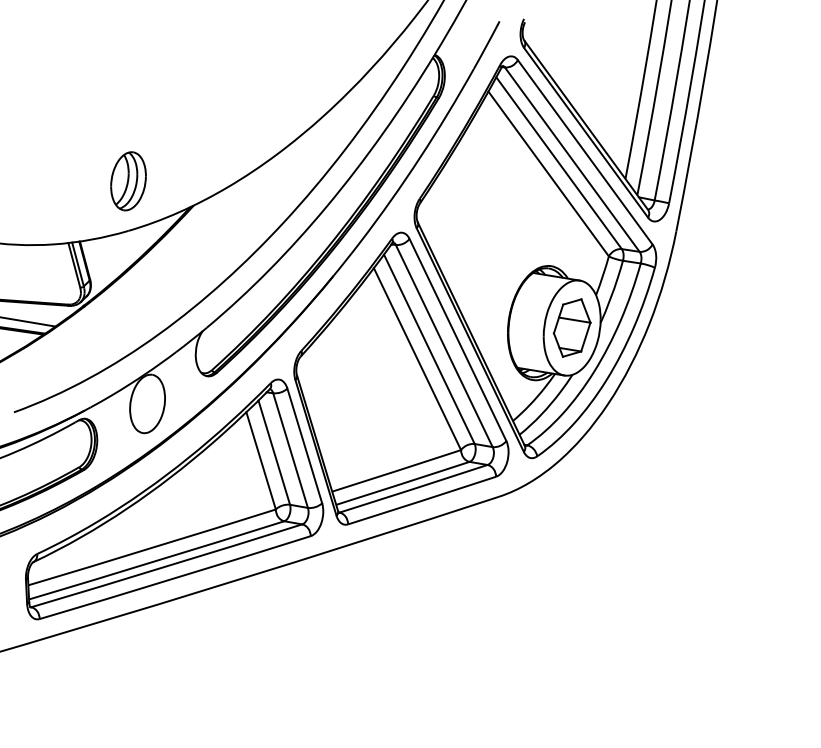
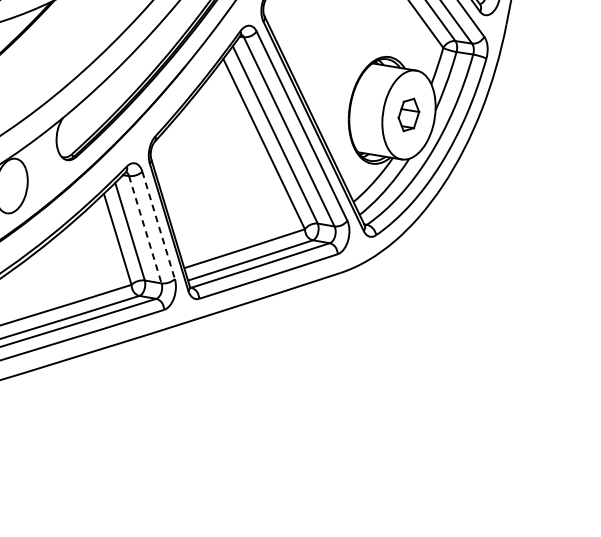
part: (571, 327) -> (408, 114), size x0.6
line: (304, 445) -> (158, 224), solid -> dashed
line: (290, 450) -> (145, 229), solid -> dashed

